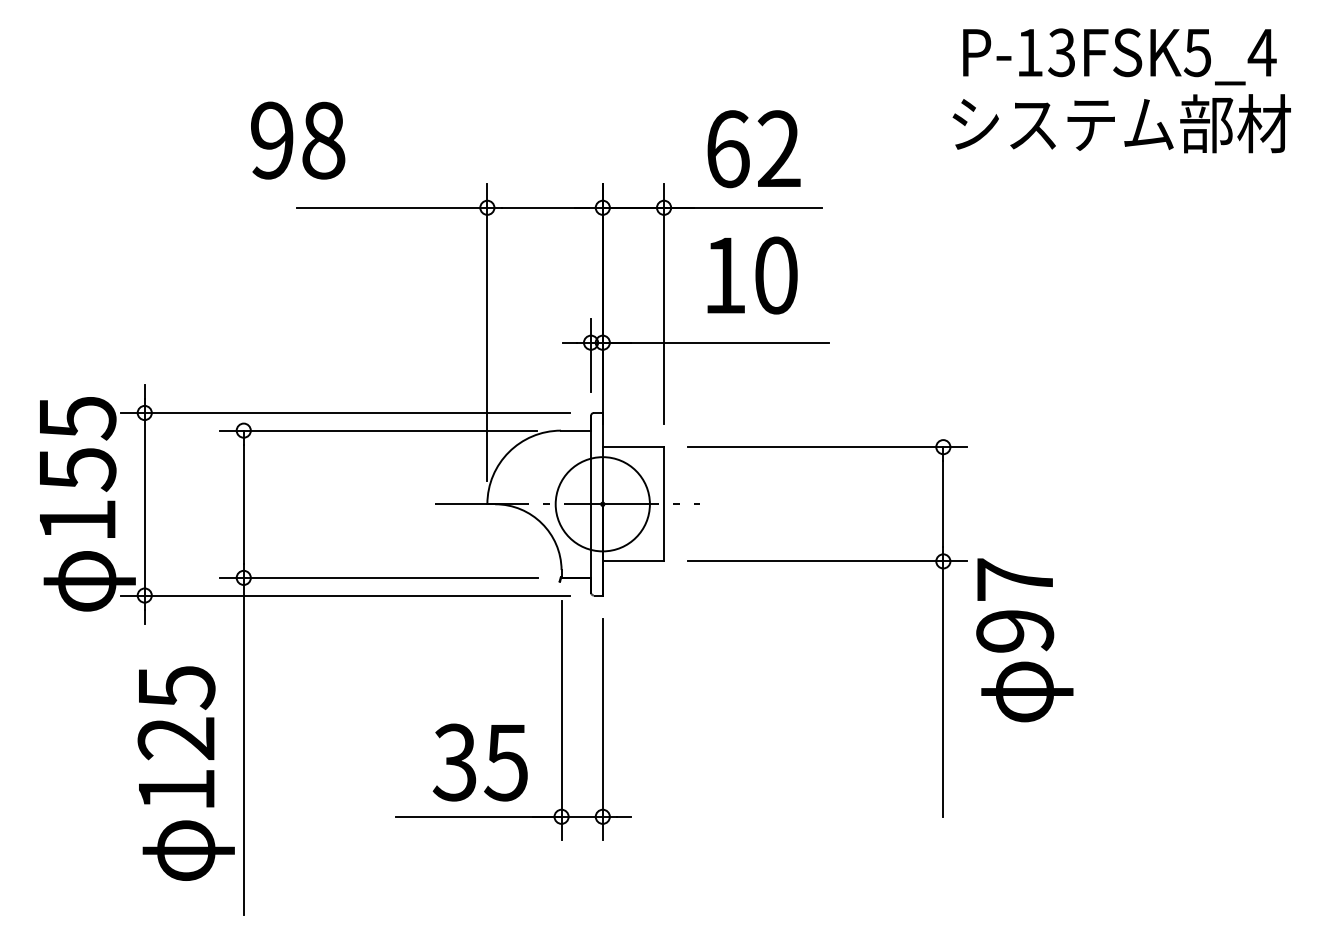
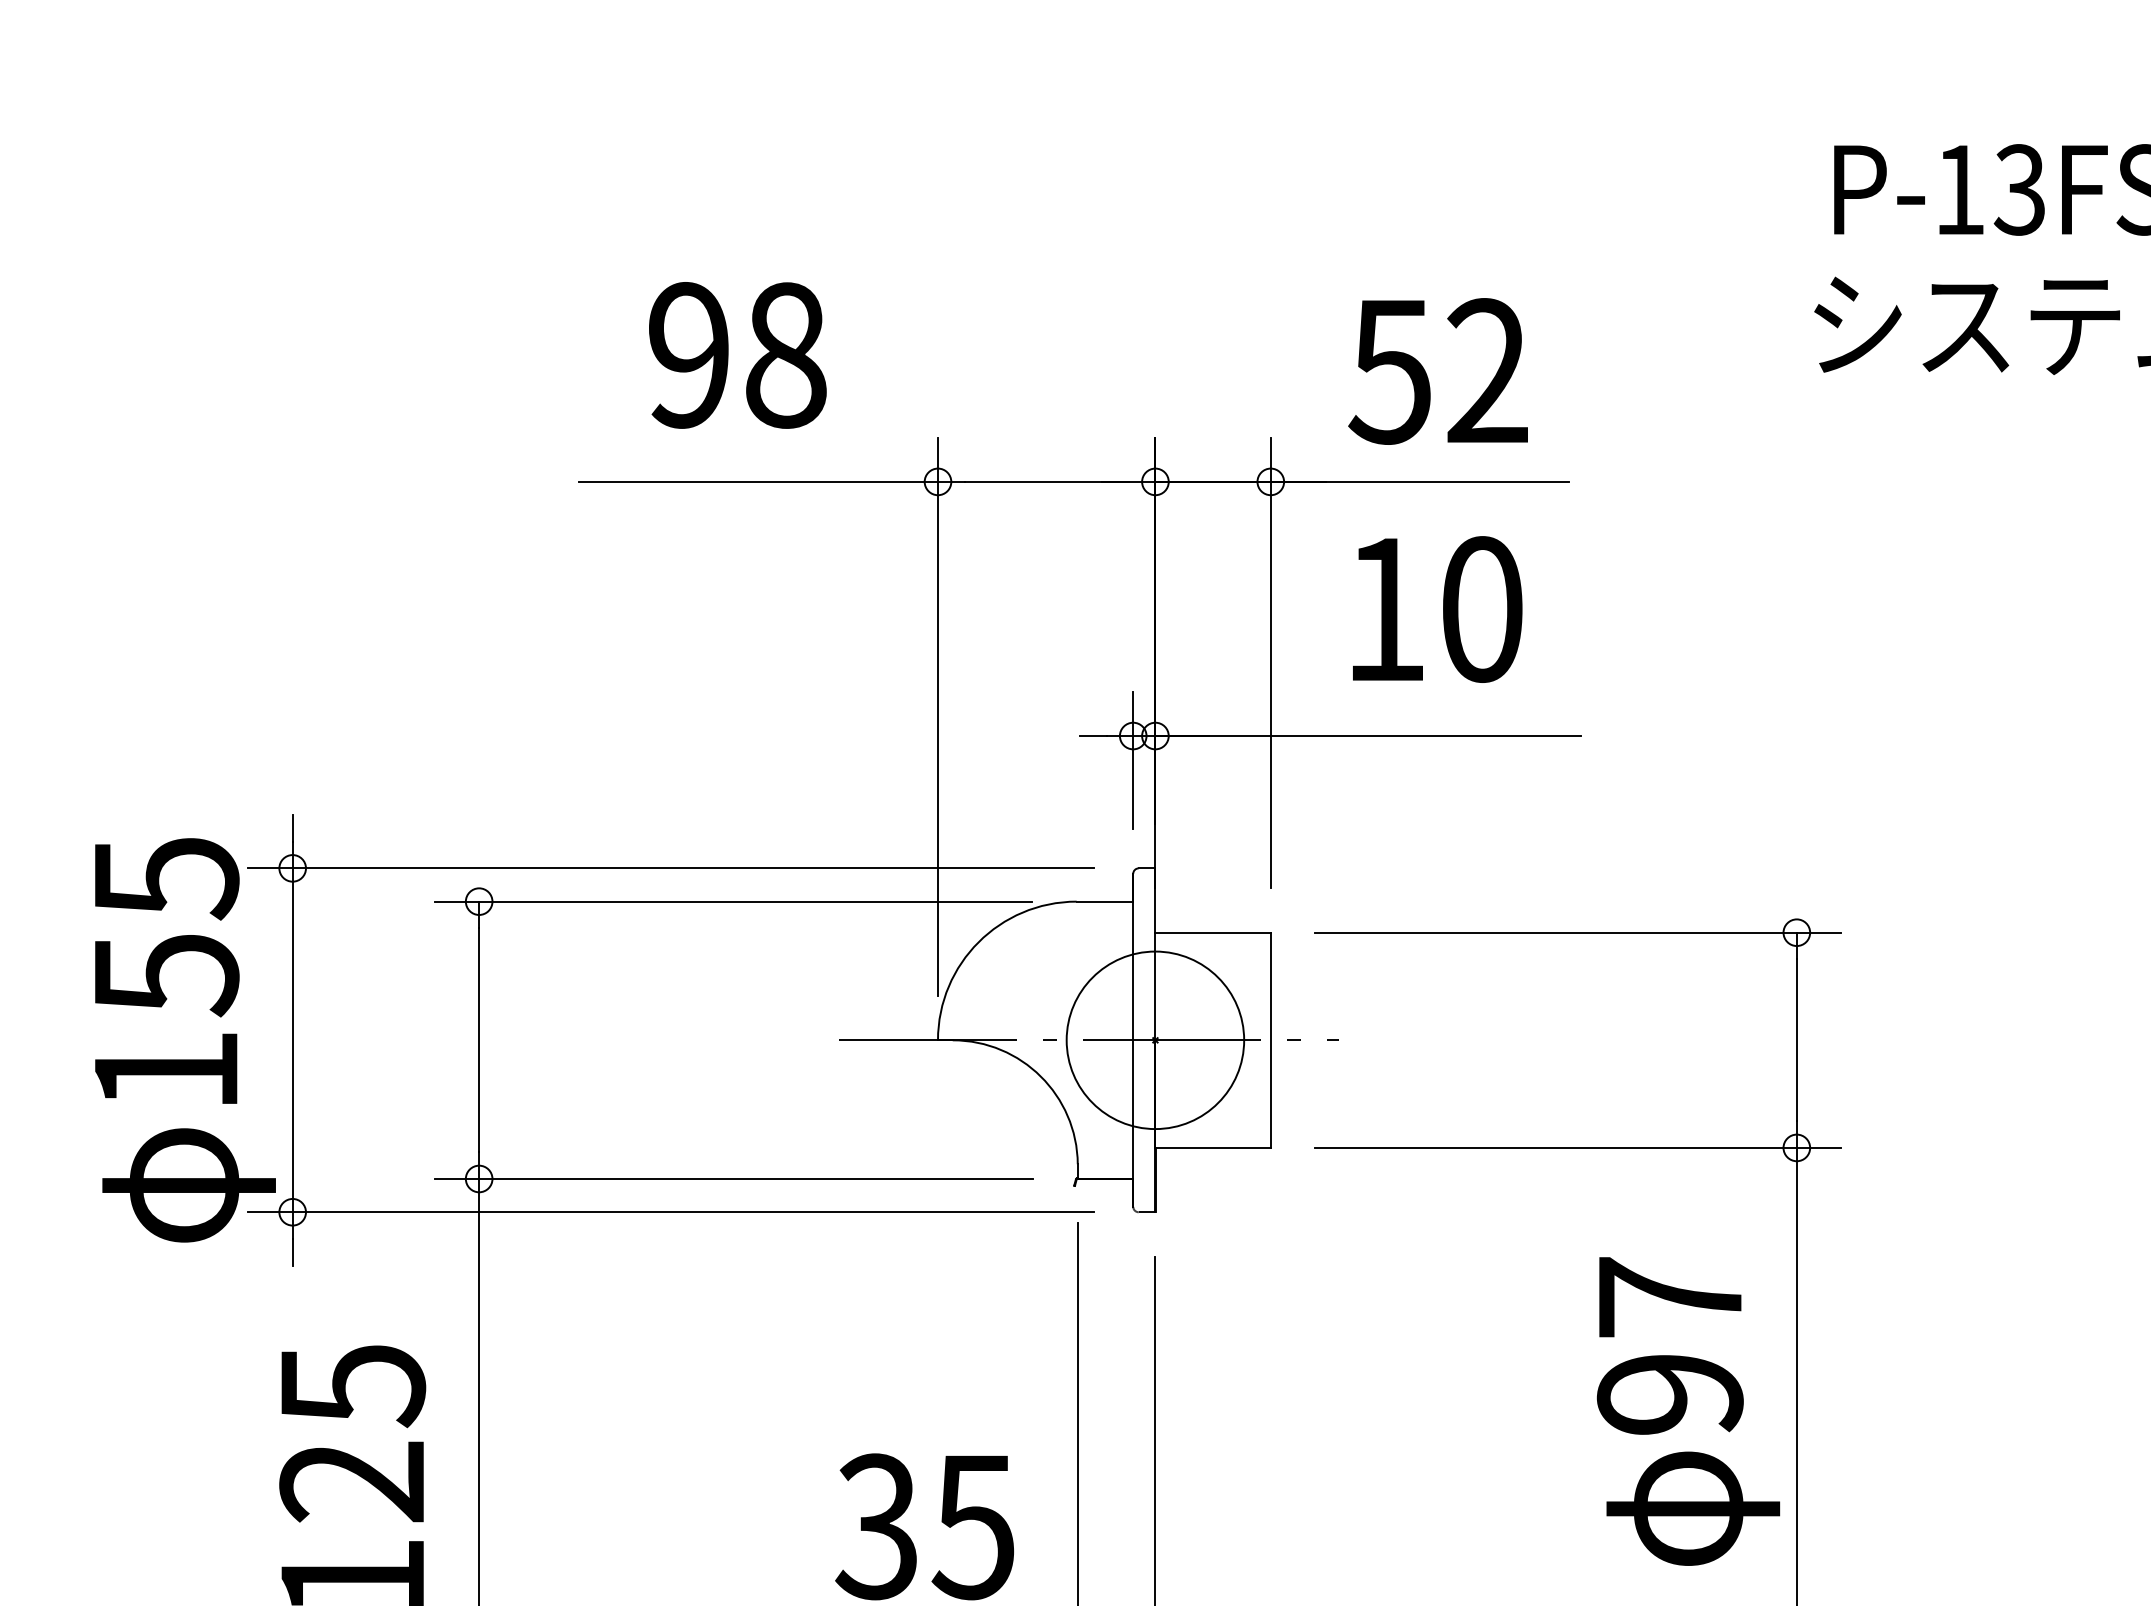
text: (298, 140) -> (738, 355), moved
text: (727, 149) -> (1390, 372), 62 -> 52
text: (1024, 640) -> (1687, 1411), moved

